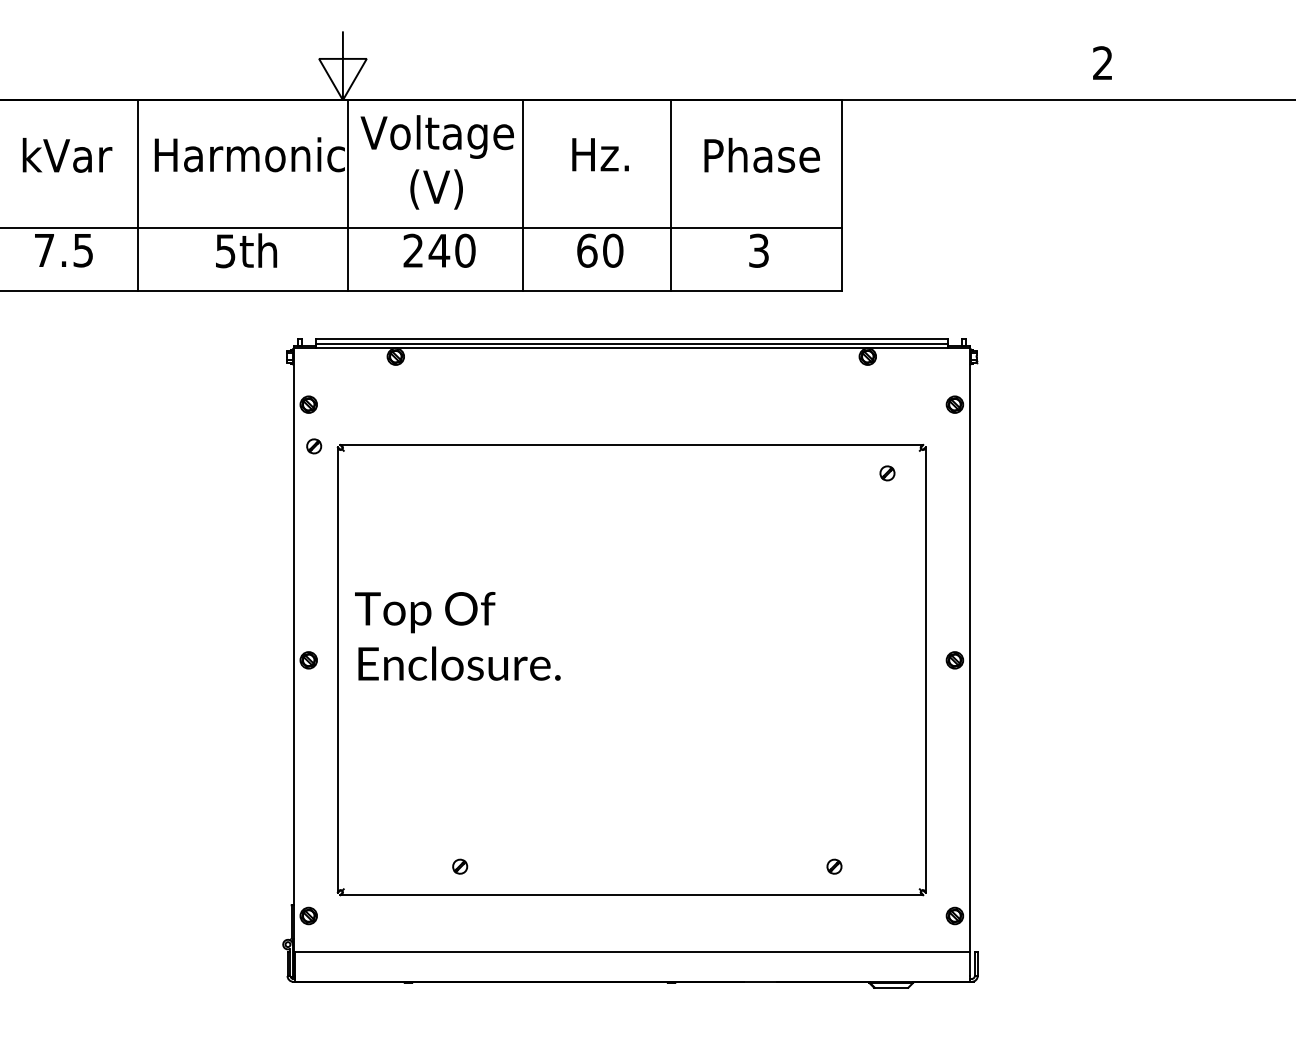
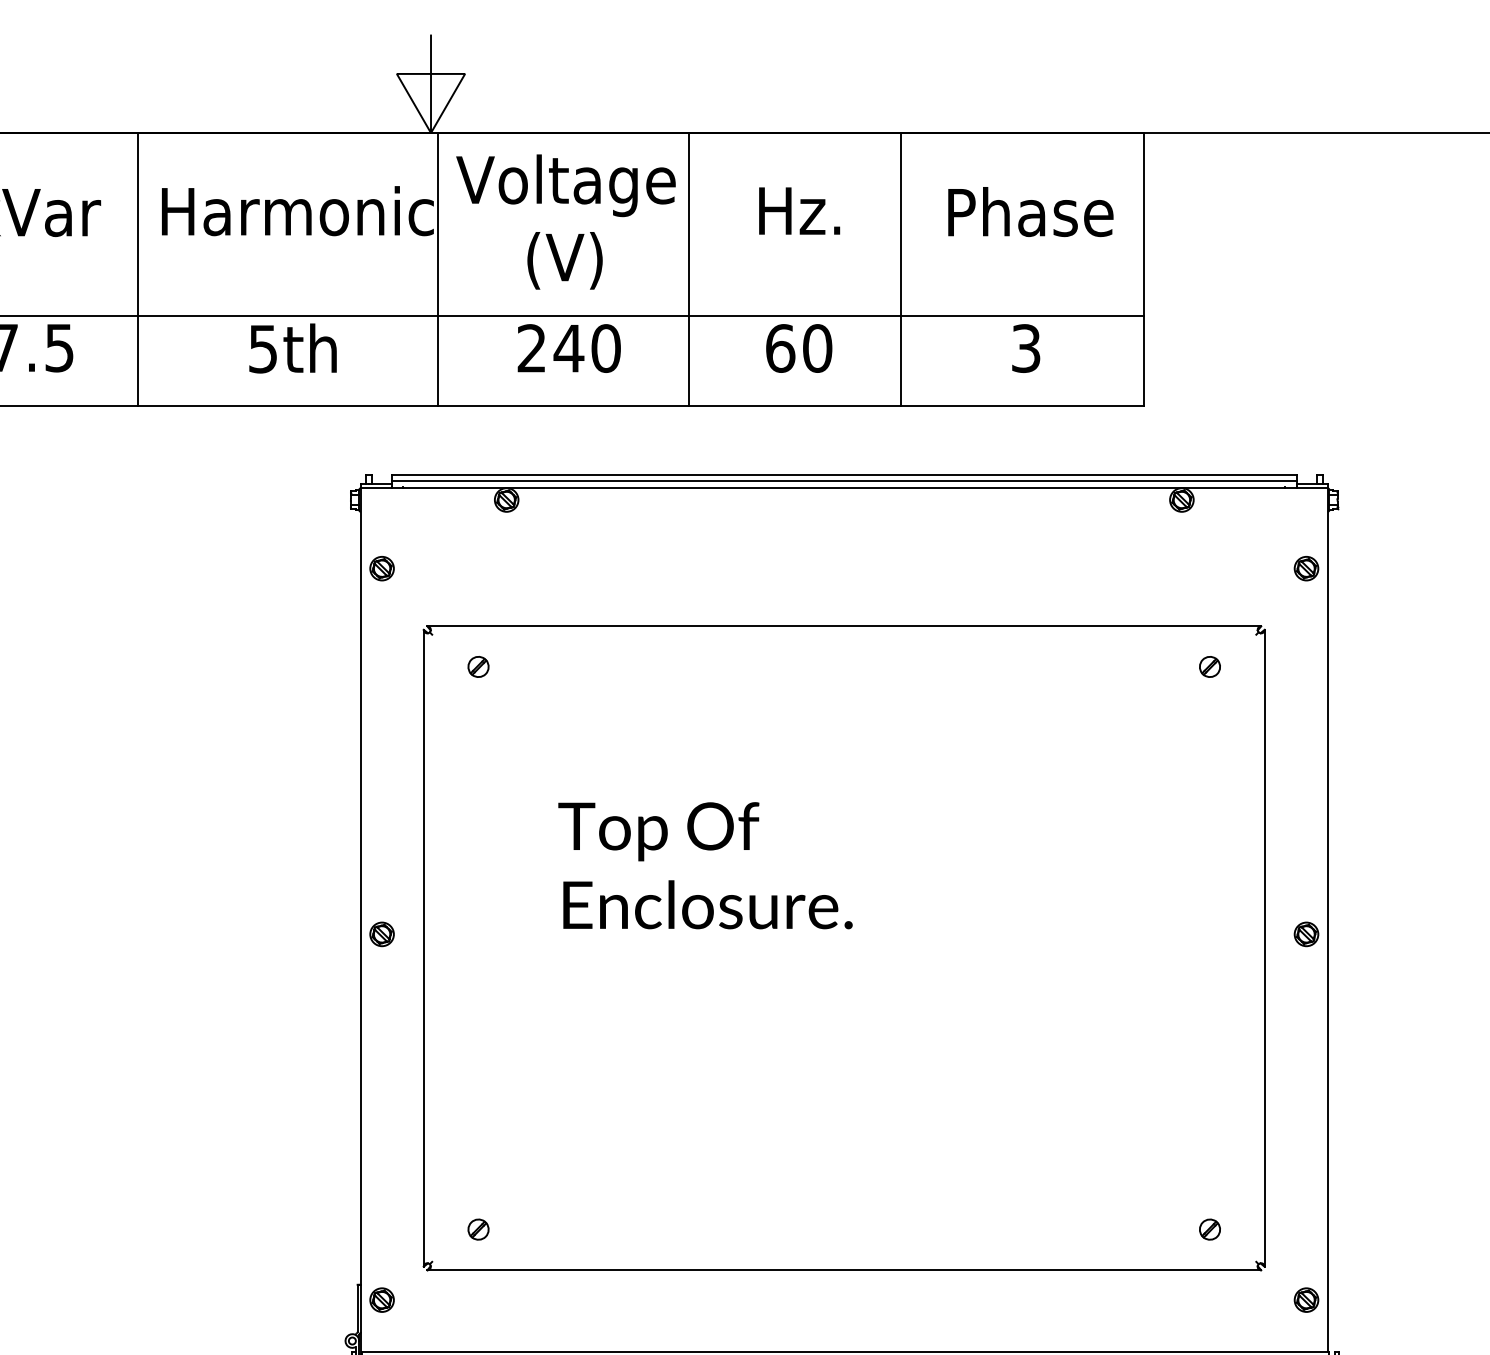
part: (314, 446) -> (478, 667), moved
text: (457, 636) -> (705, 865), moved
part: (460, 866) -> (478, 1229), moved
part: (834, 866) -> (1210, 1229), moved

